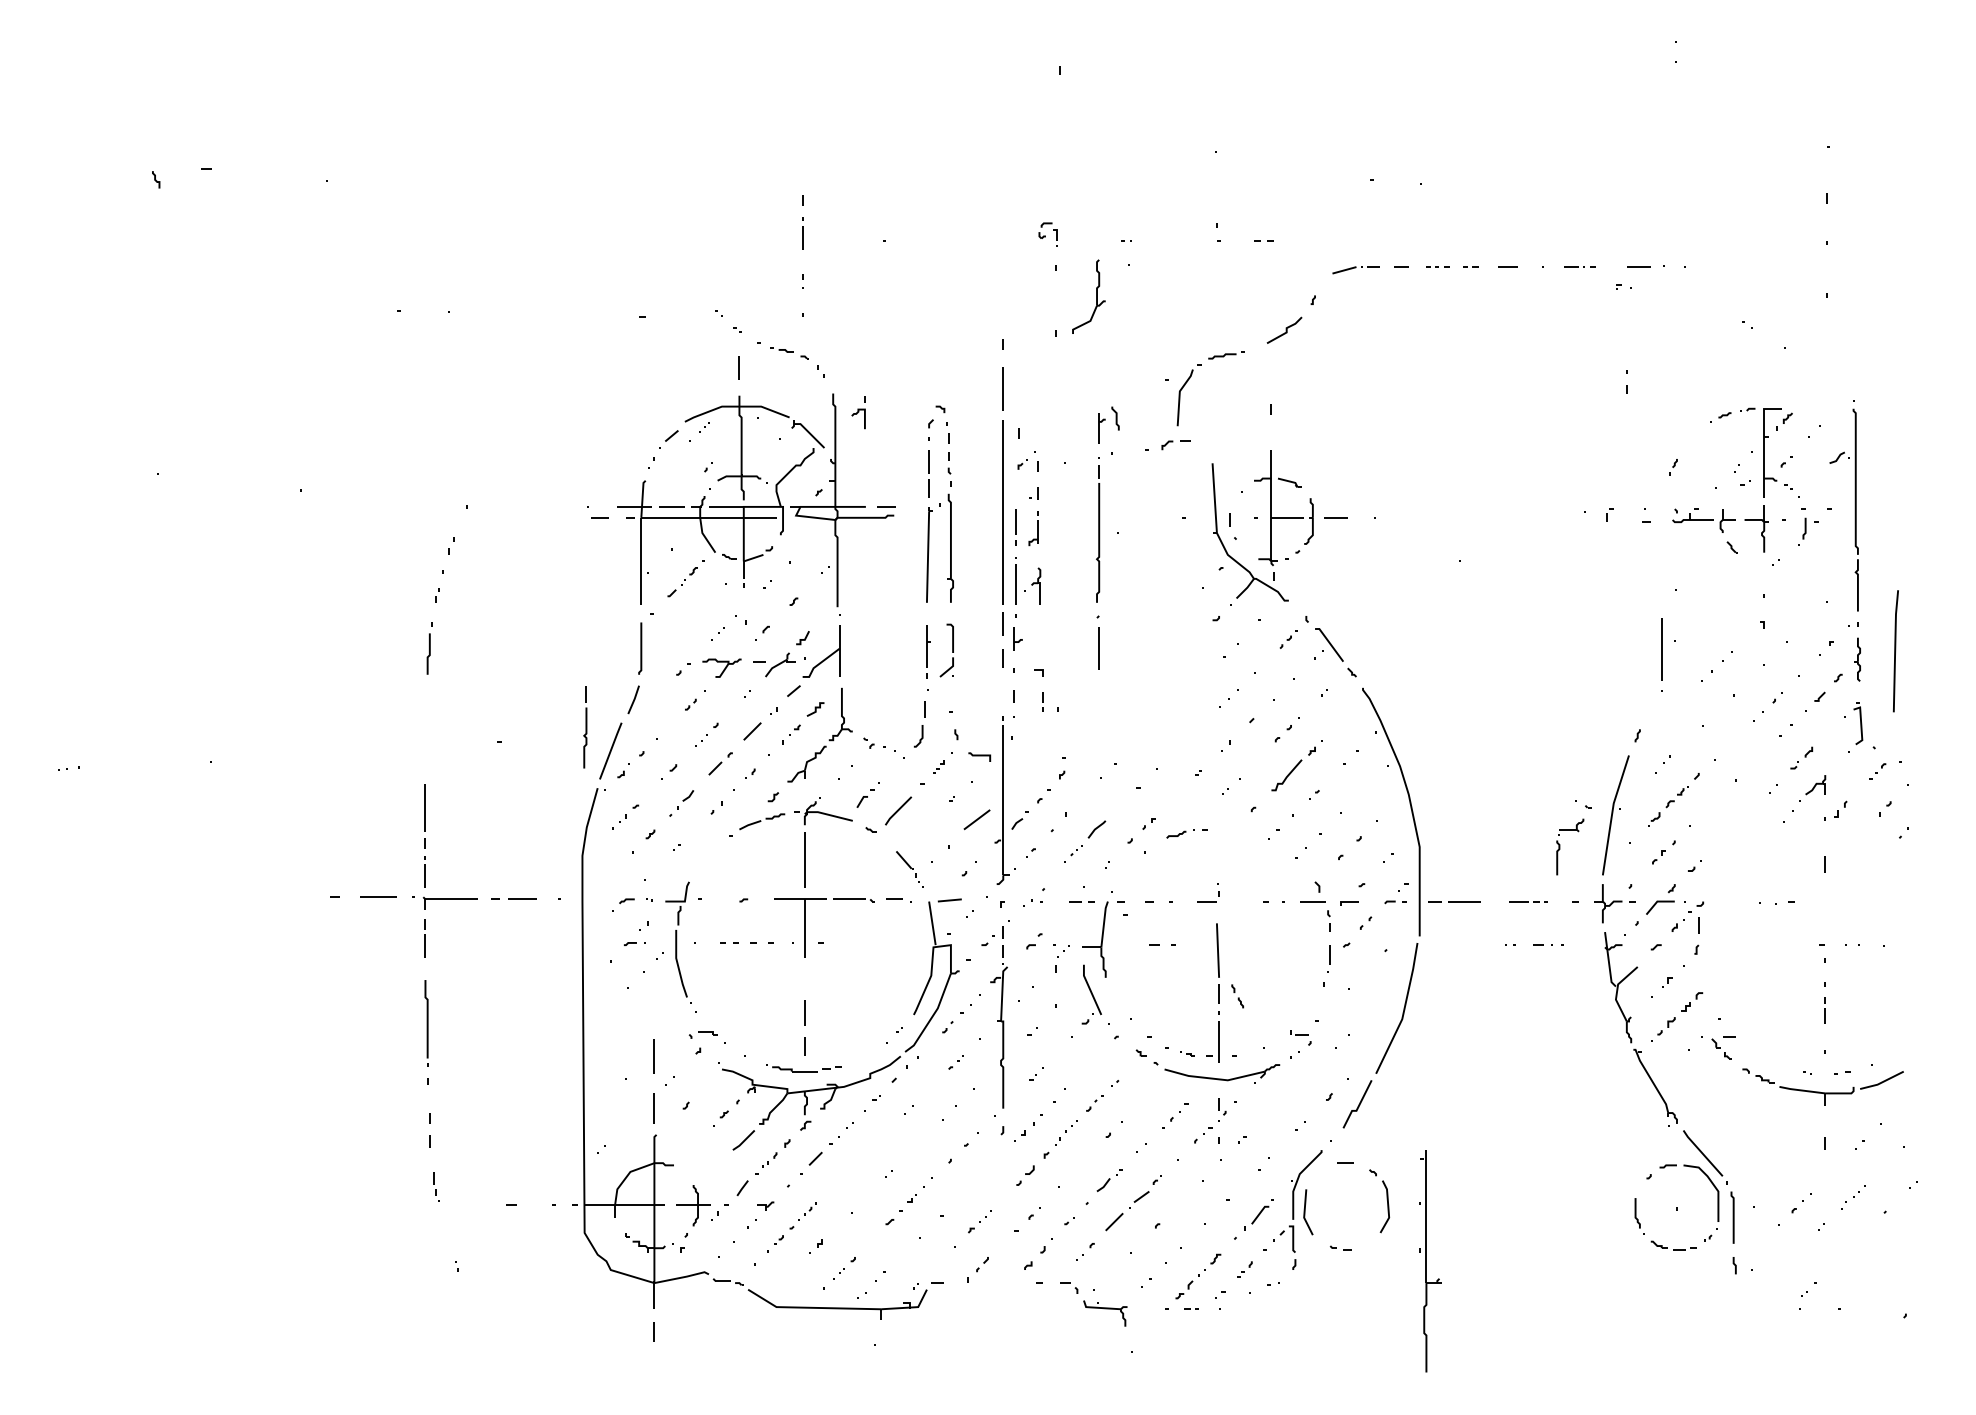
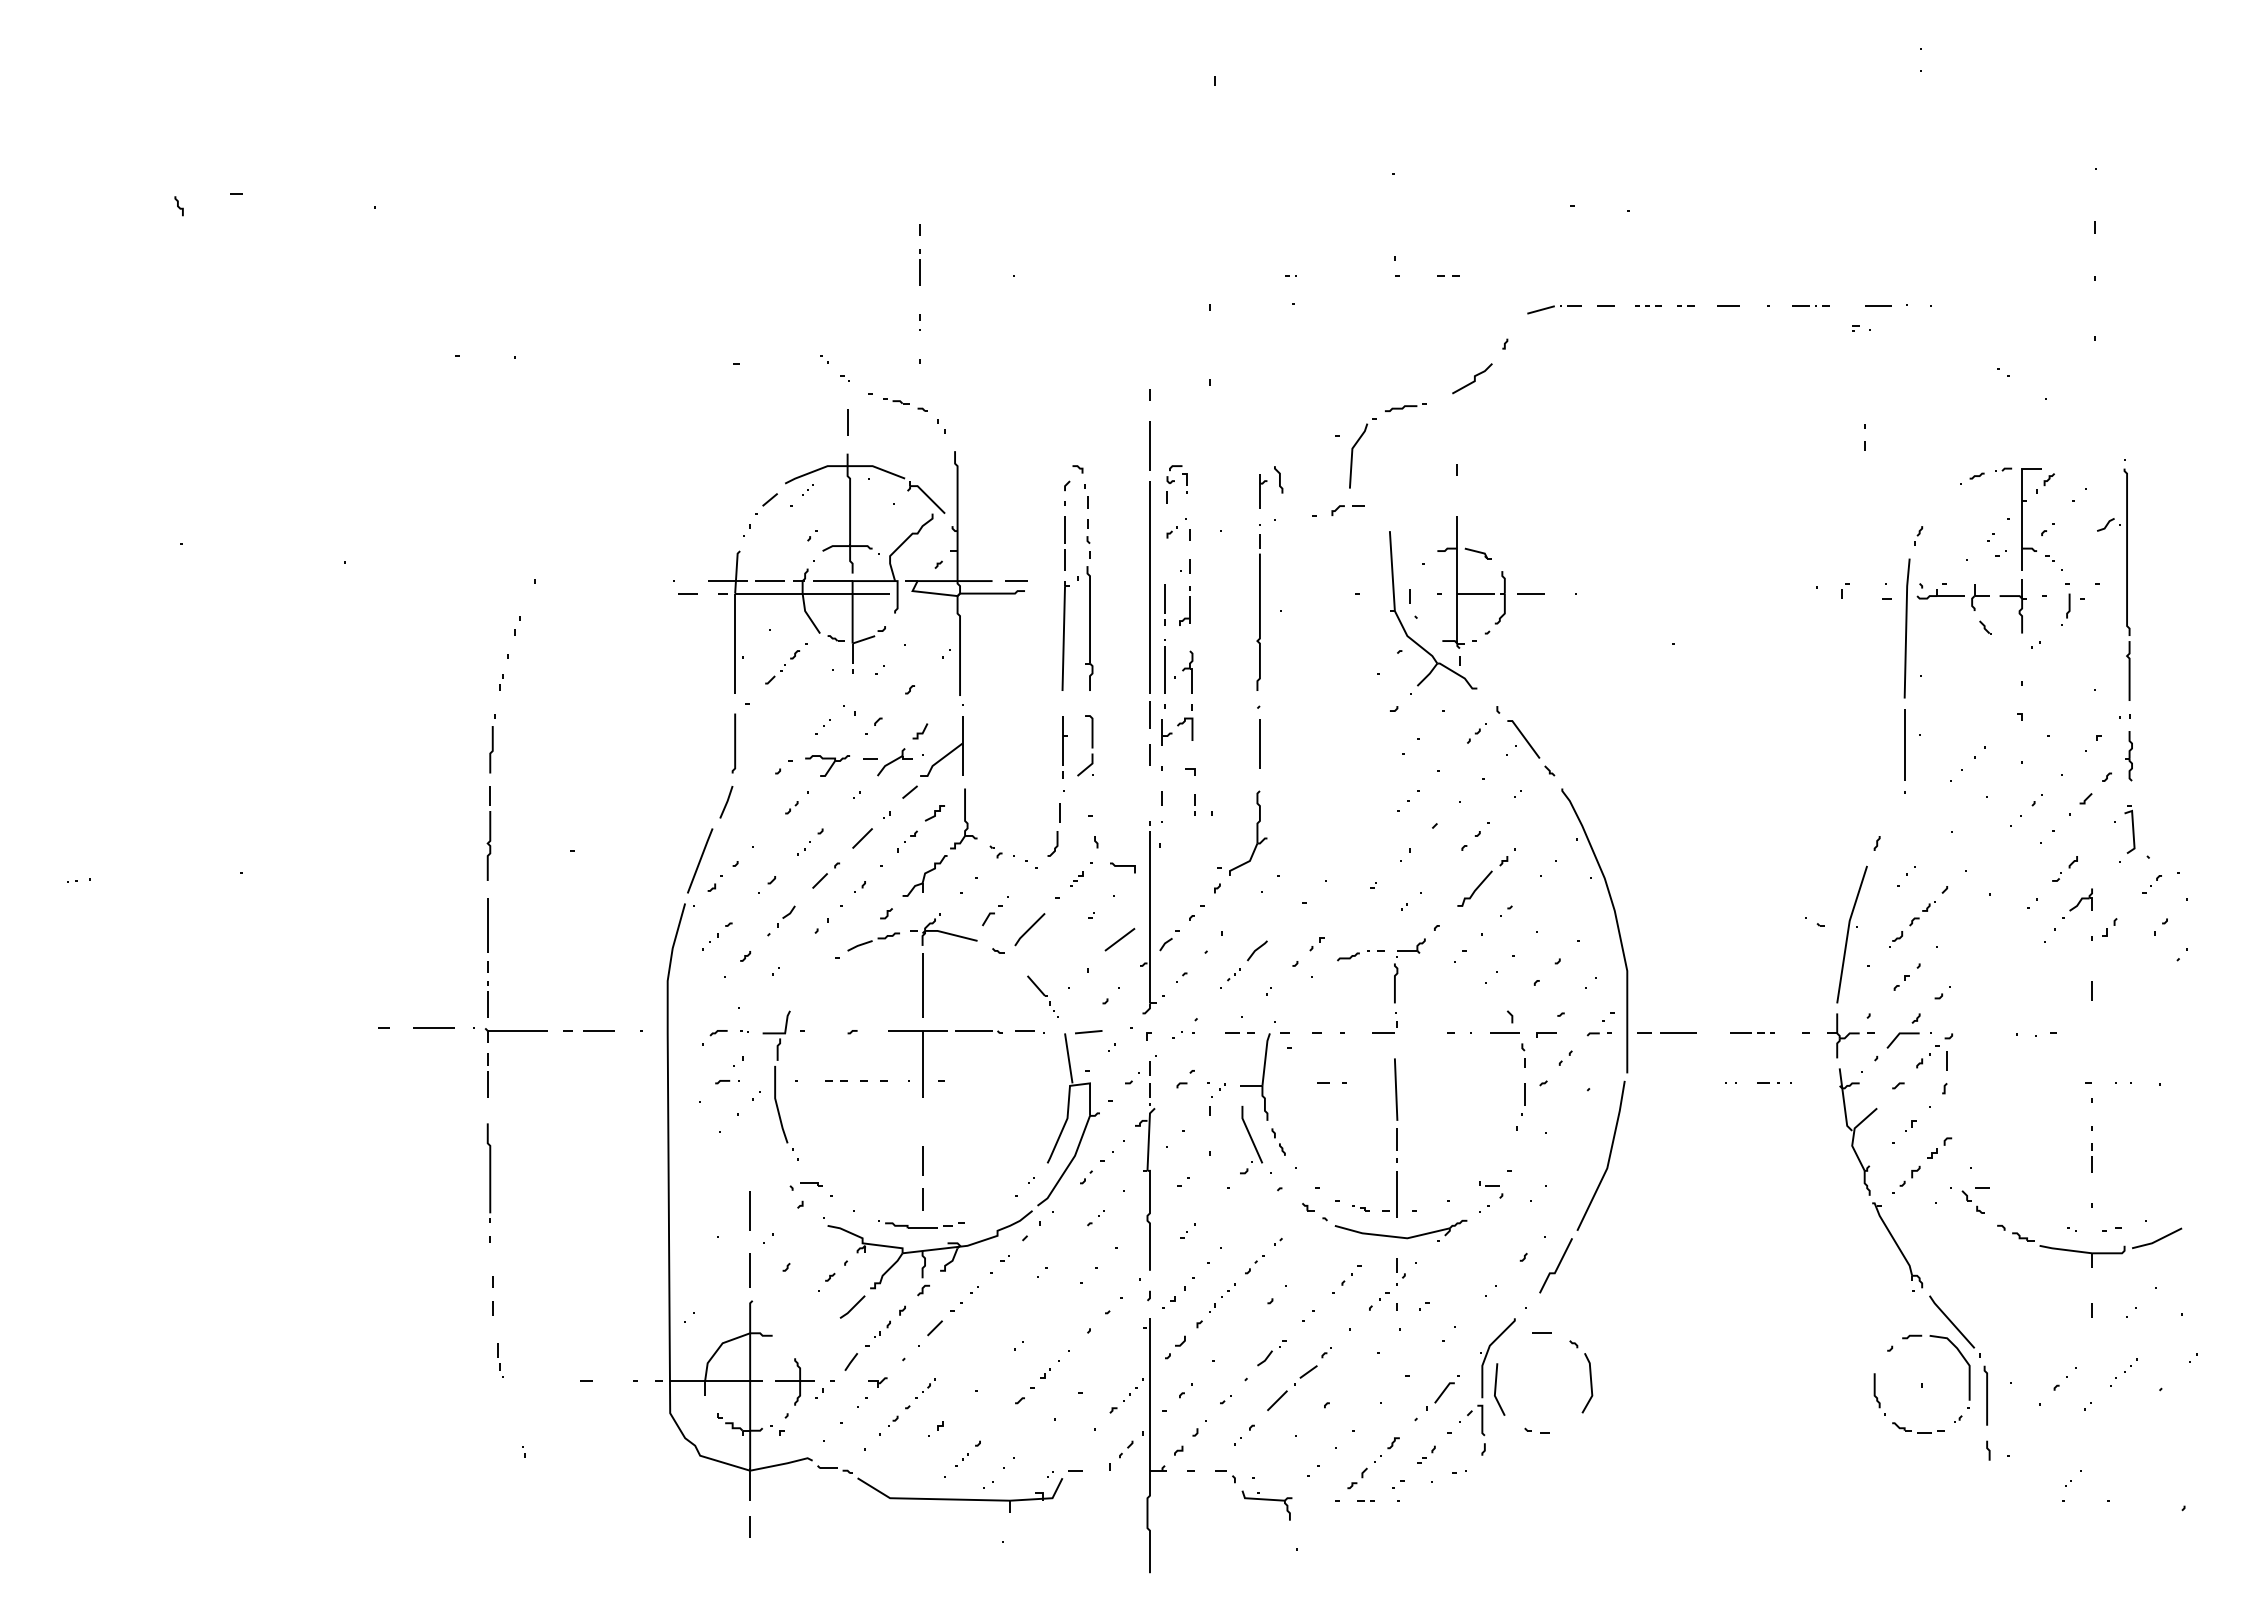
part: (1047, 235) -> (1176, 479), moved
part: (1096, 296) -> (1256, 832), moved
part: (858, 413) -> (1185, 722), moved
line: (1895, 651) -> (1906, 628), moved
part: (584, 727) -> (488, 833), moved
part: (1560, 846) -> (1398, 970), moved
part: (1237, 995) -> (1278, 1141), moved
part: (1430, 1261) -> (1154, 1445), moved

